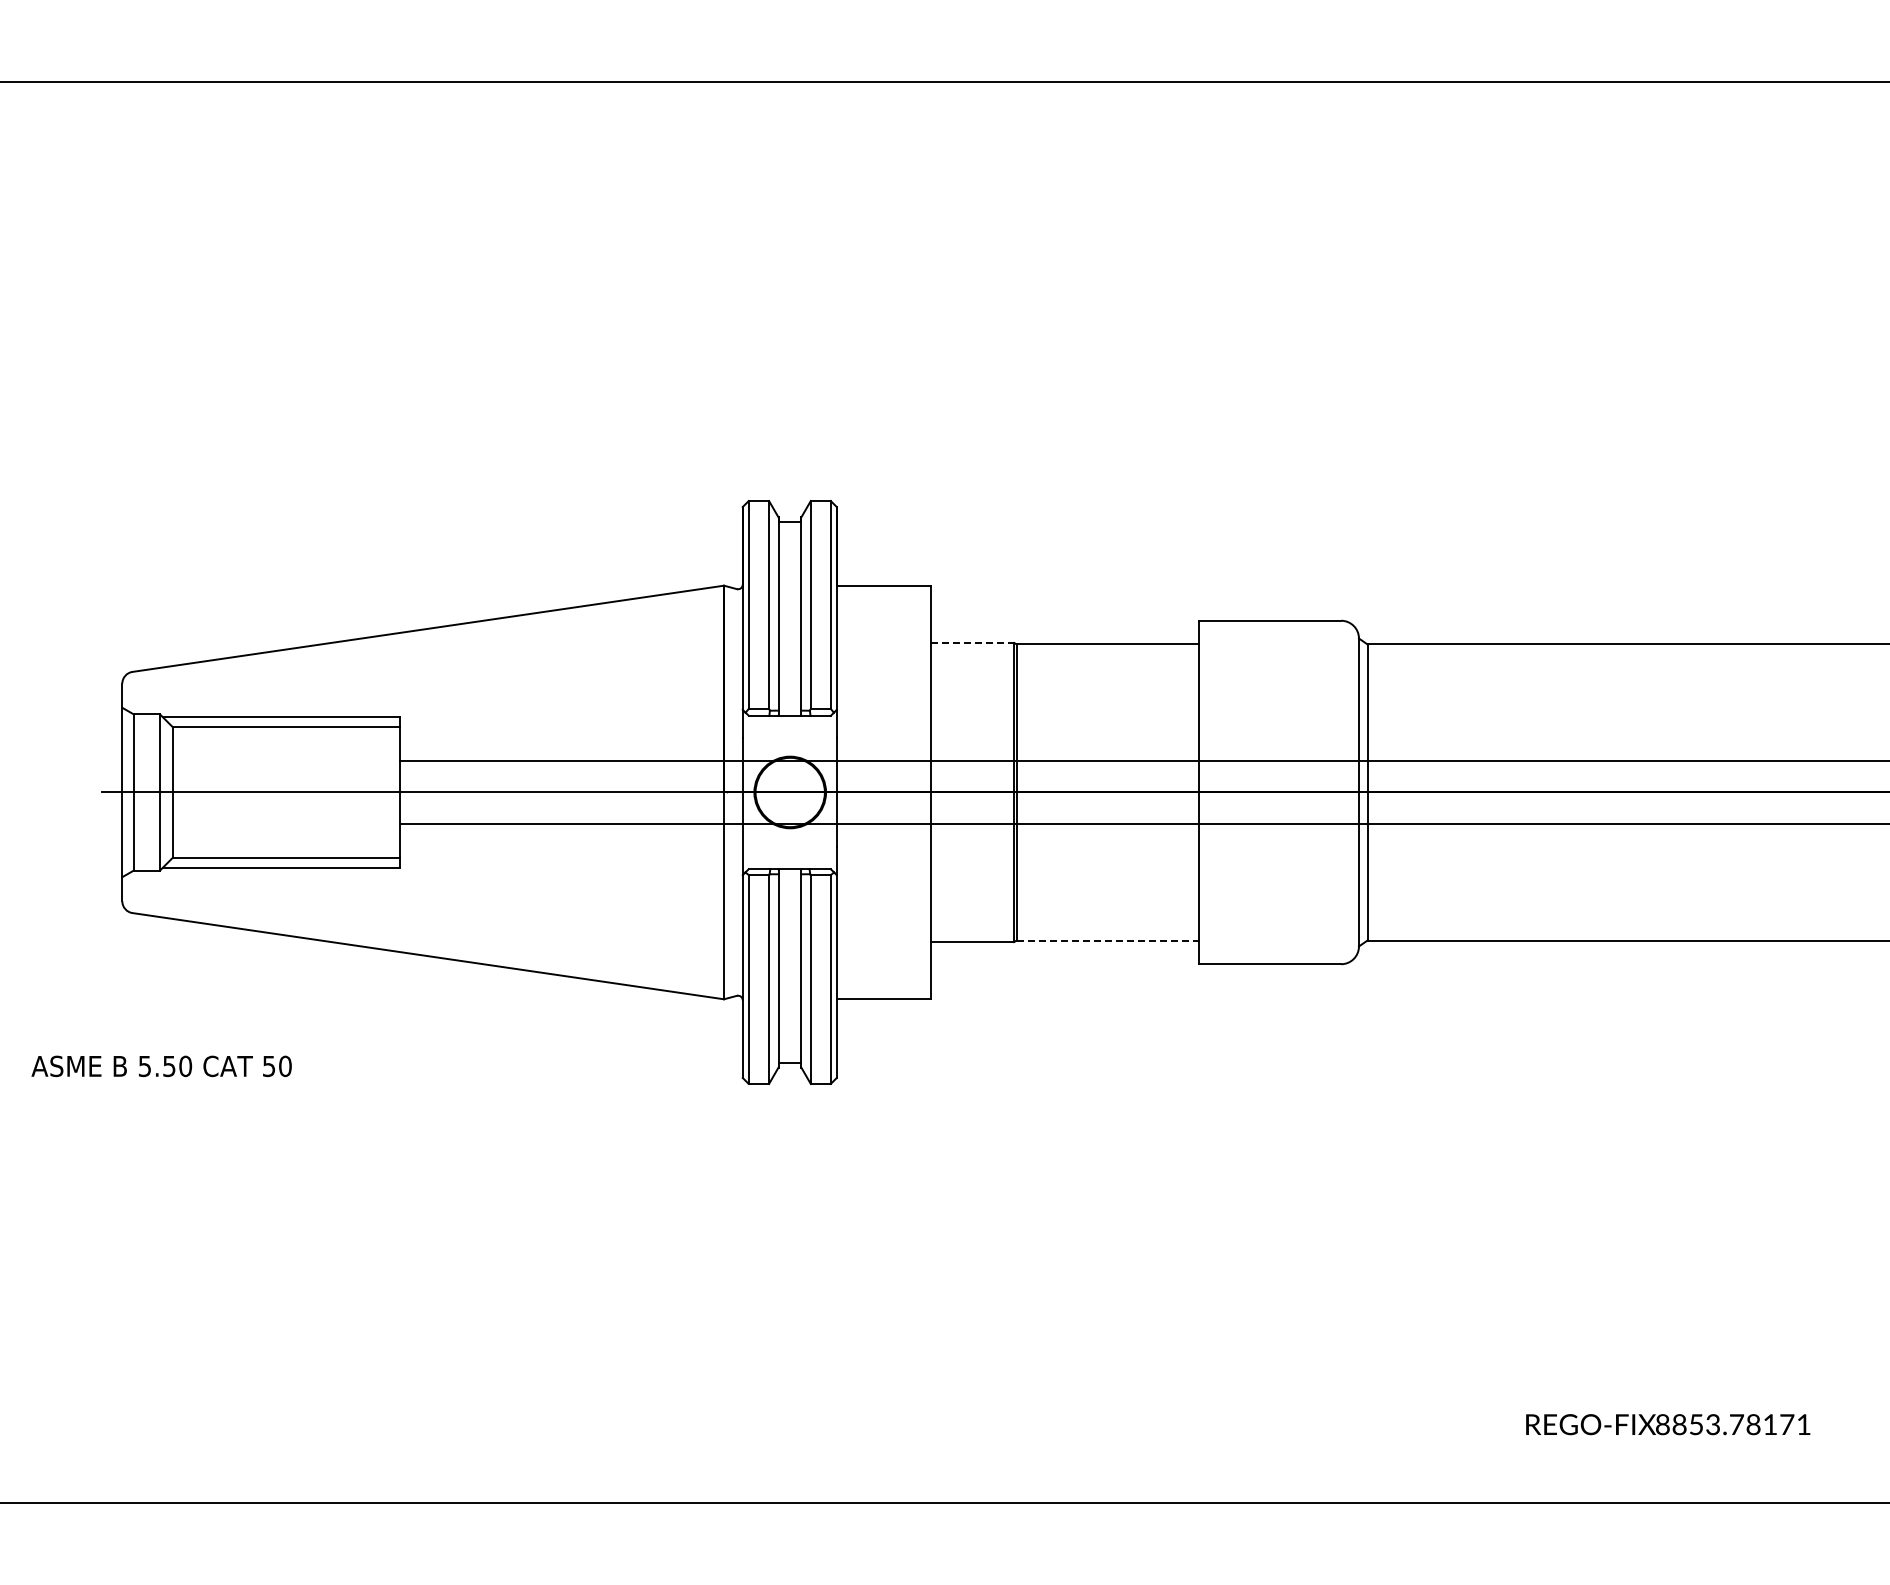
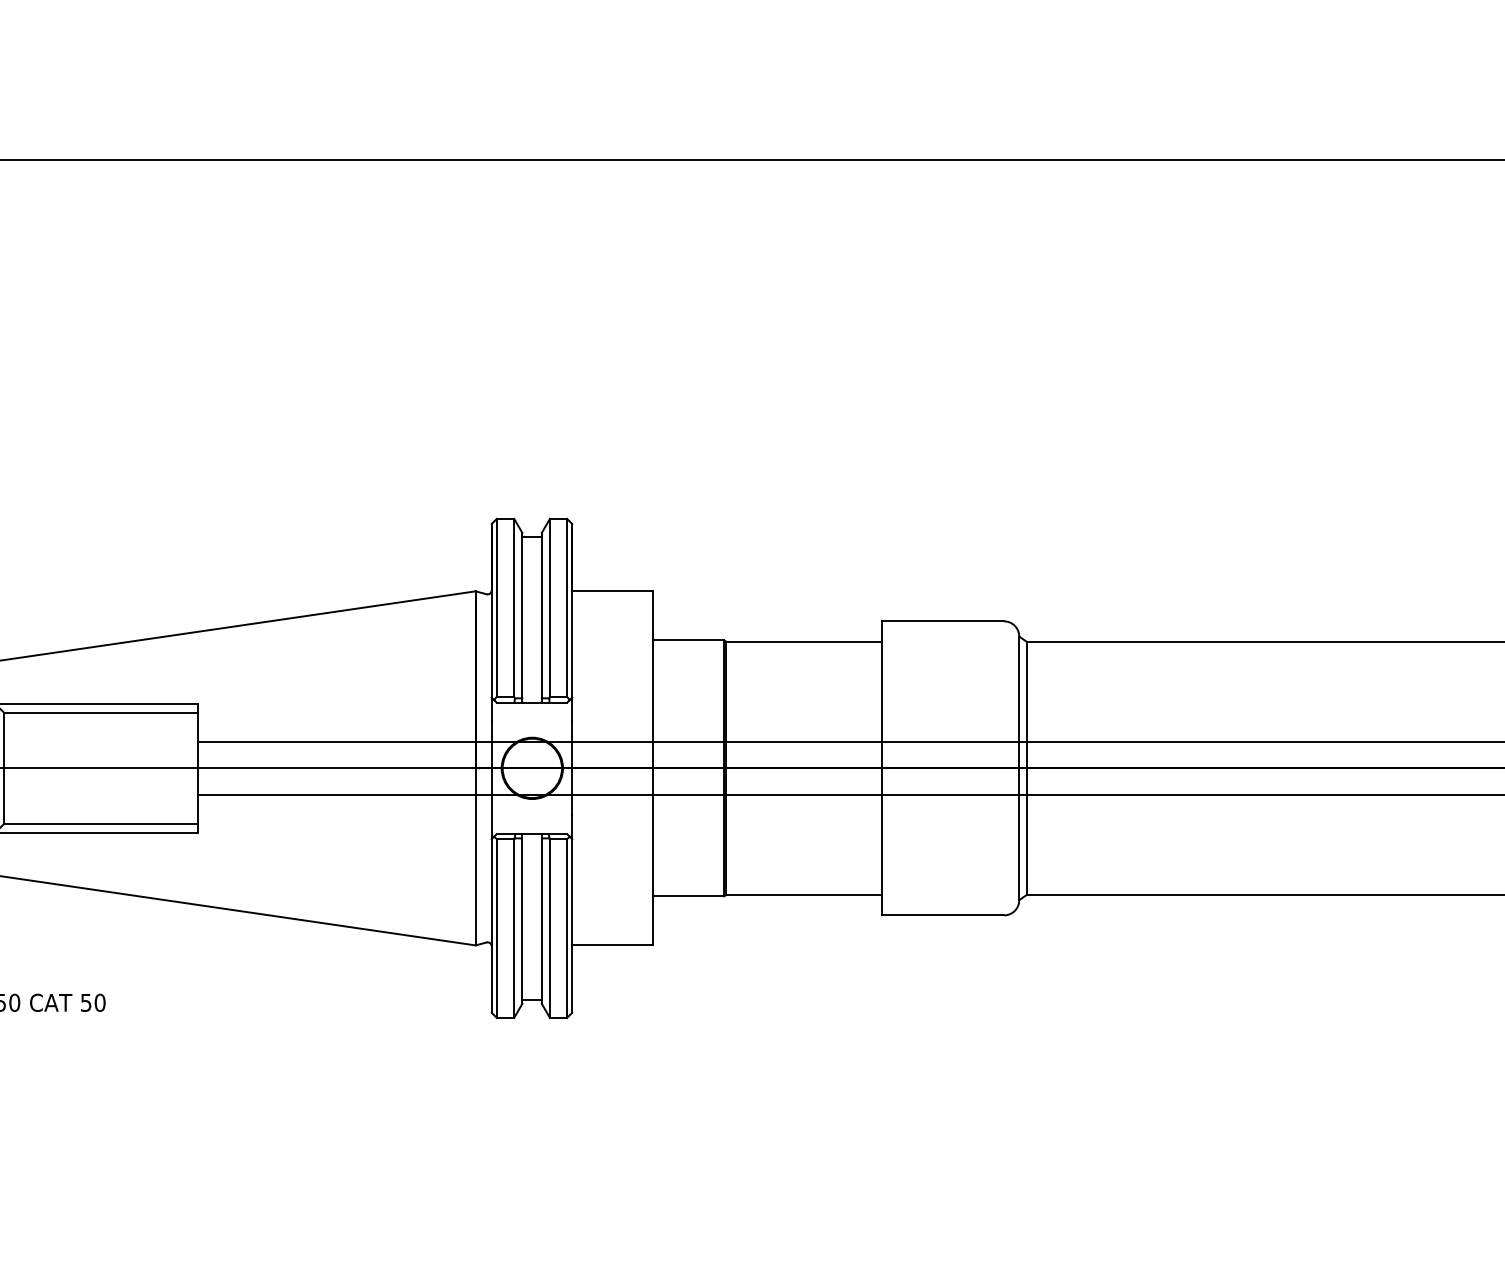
line: (973, 642) -> (689, 639), dashed -> solid
line: (1108, 940) -> (804, 895), dashed -> solid

